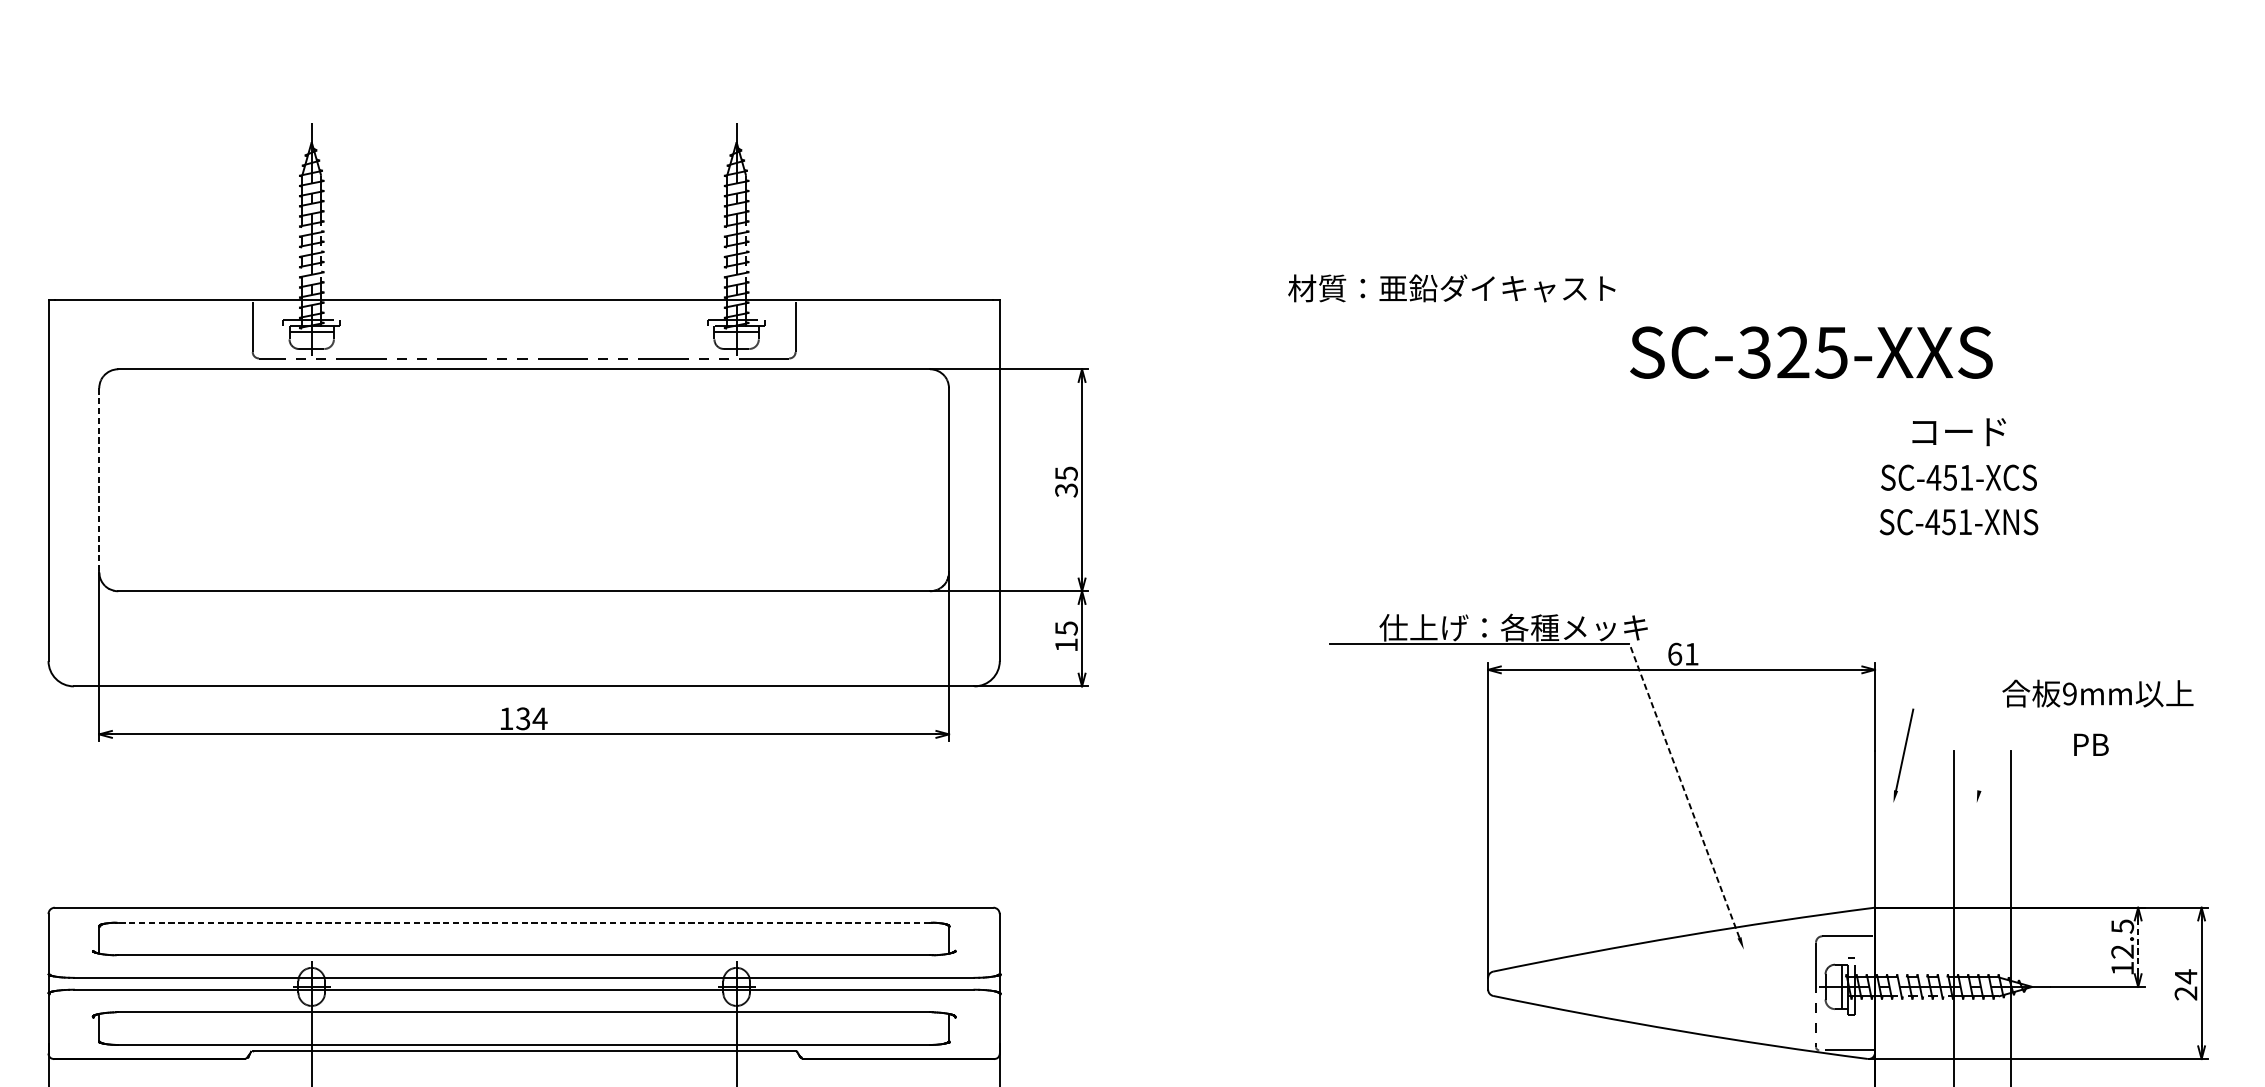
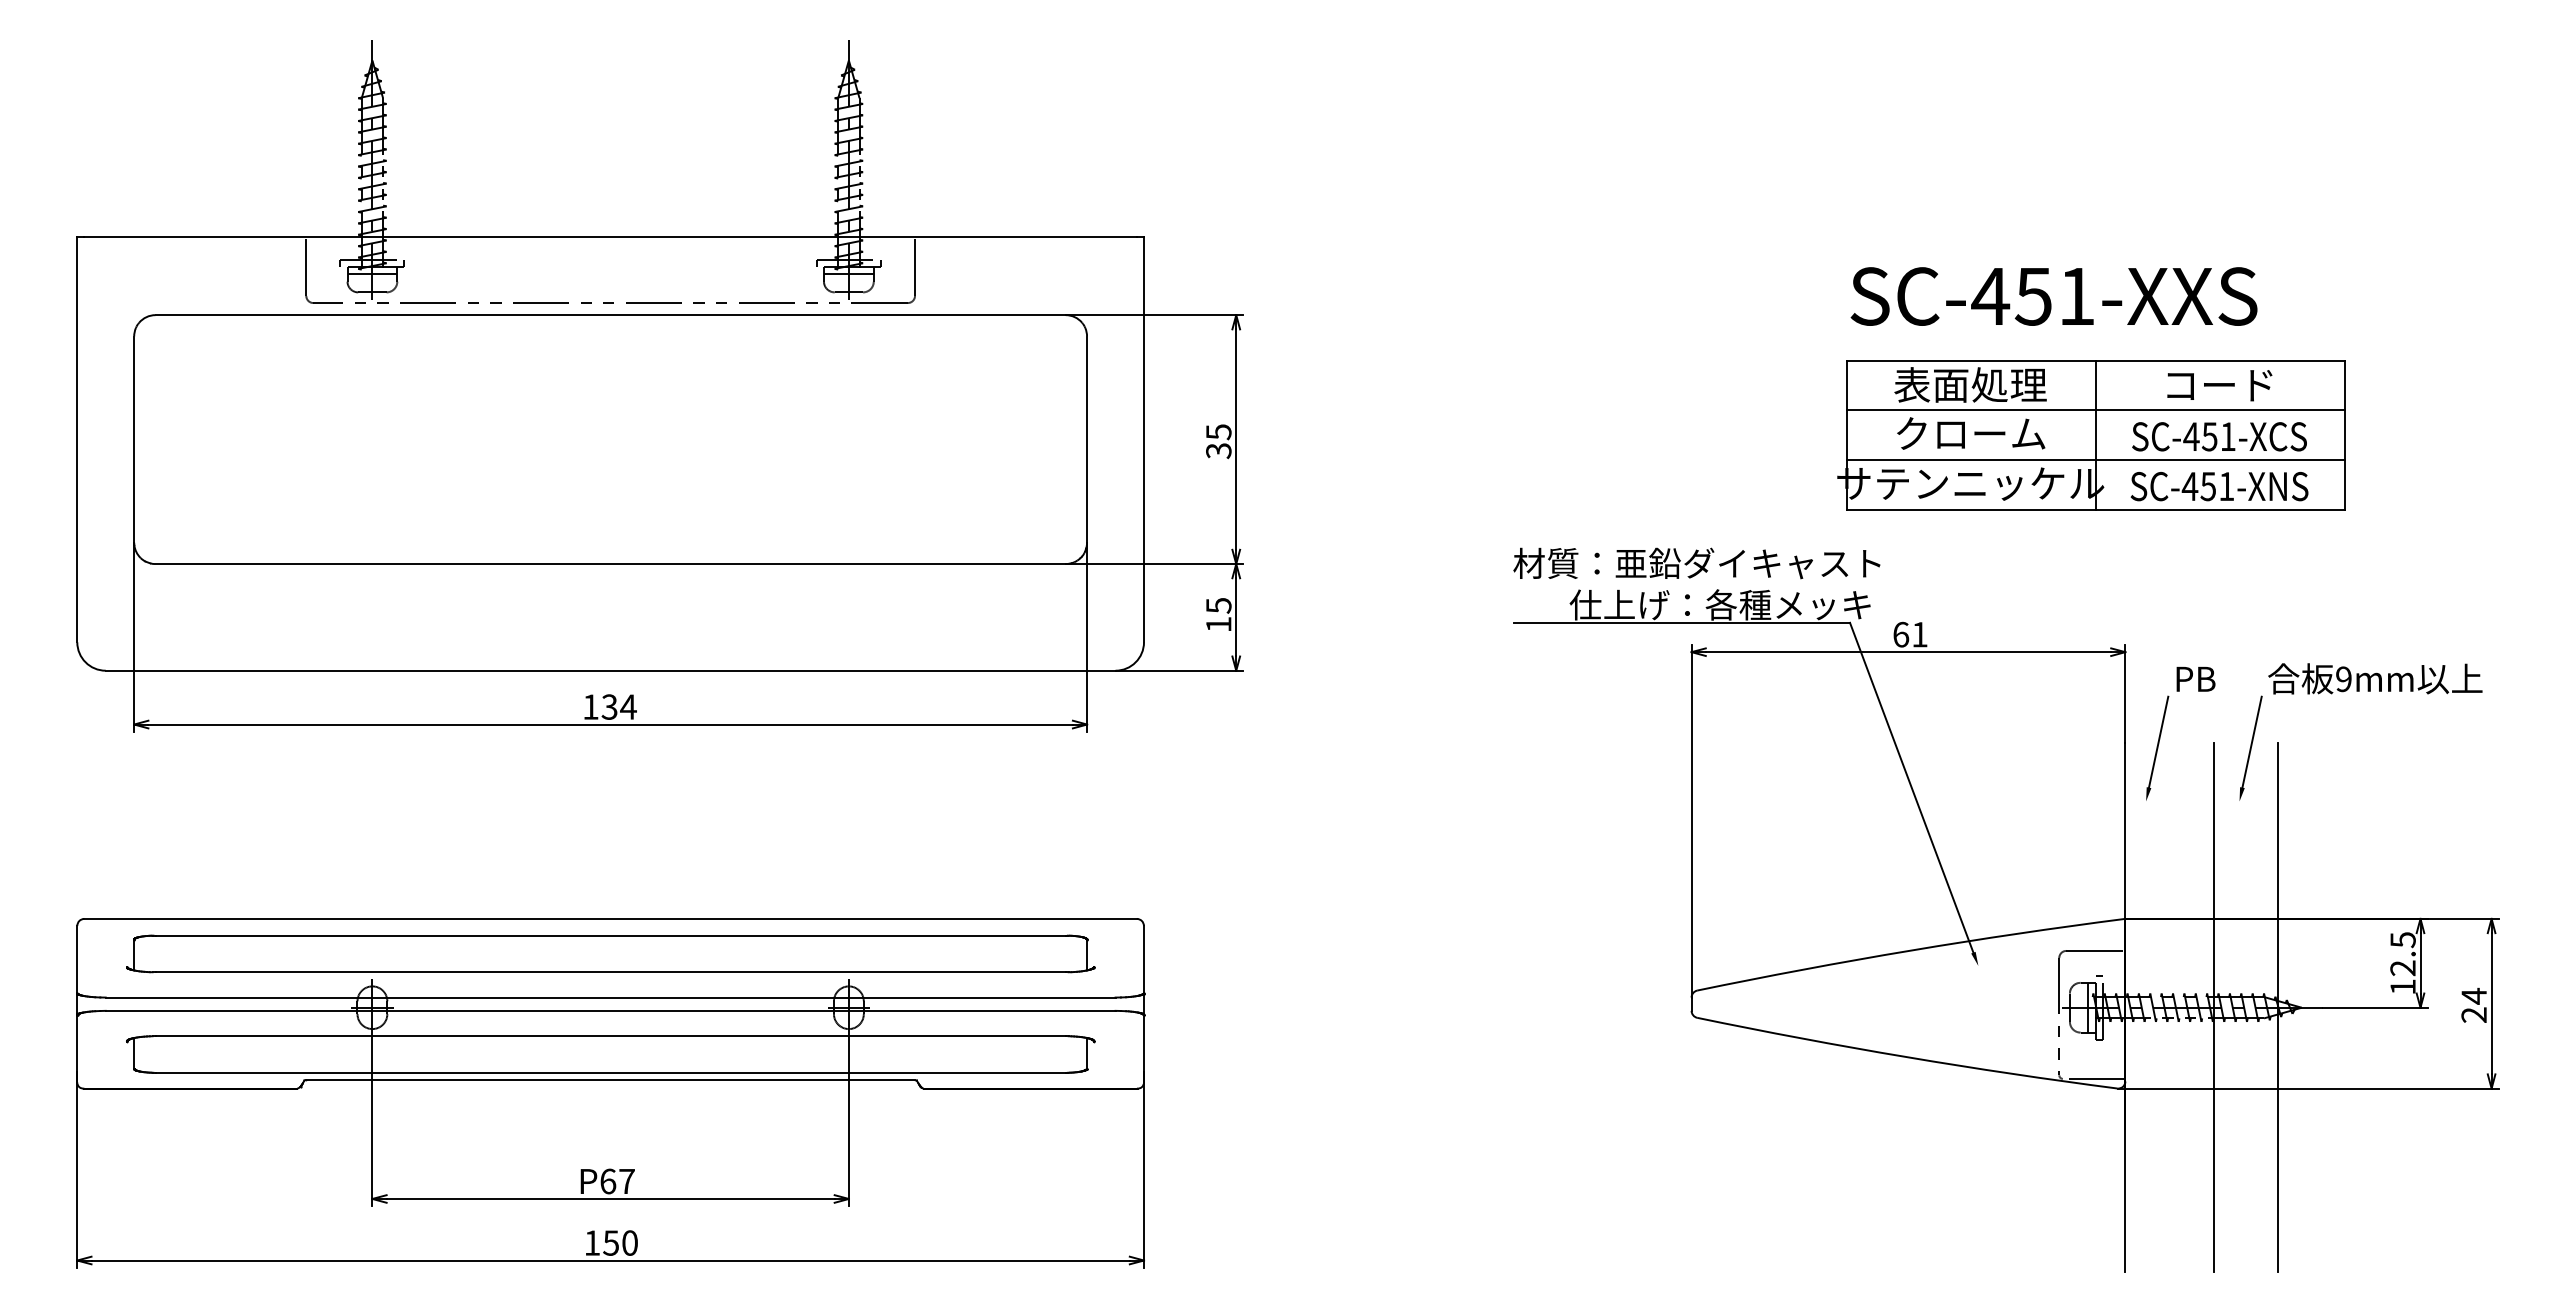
text: (1451, 288) -> (1696, 563), moved
text: (1792, 352) -> (2032, 296), SC-325-XXS -> SC-451-XXS
part: (1844, 476) -> (2091, 435), added
line: (99, 481) -> (134, 440), dashed -> solid
text: (2090, 744) -> (2195, 678), moved
line: (1987, 749) -> (2251, 741), added
line: (1684, 790) -> (1911, 787), dashed -> solid
line: (524, 922) -> (610, 935), dashed -> solid
line: (2138, 946) -> (2420, 962), dashed -> solid

